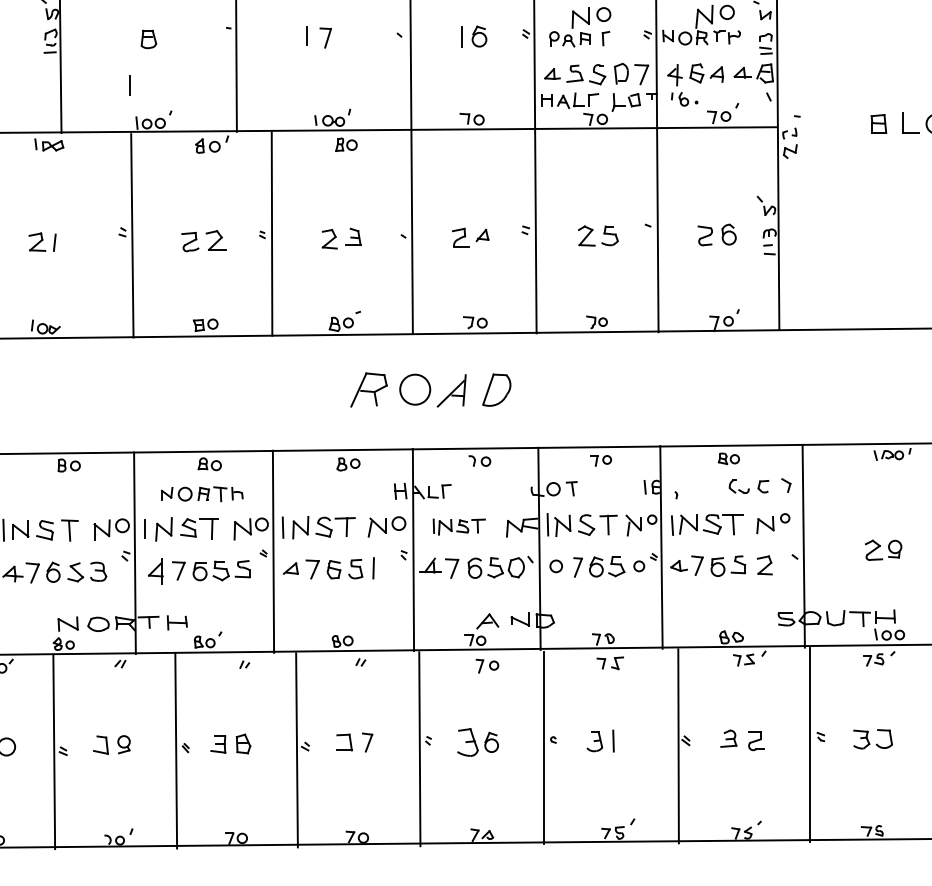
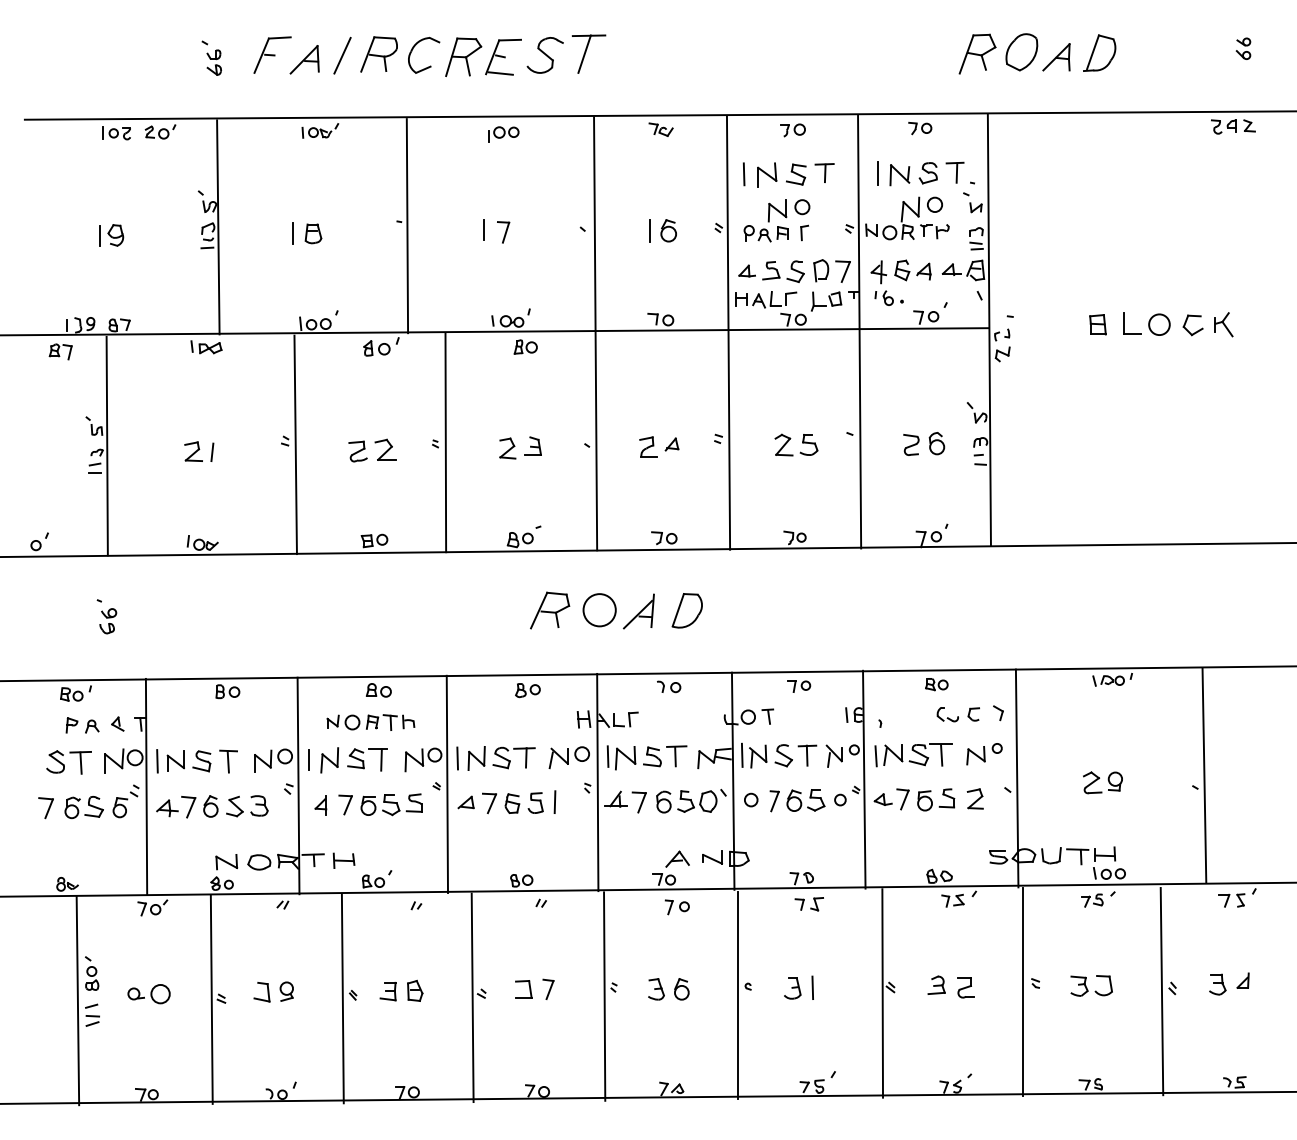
line: (129, 85) -> (292, 233), moved
part: (458, 526) -> (646, 757), size x1.43
part: (155, 571) -> (320, 805), size x0.71
part: (468, 742) -> (656, 989), size x0.71

